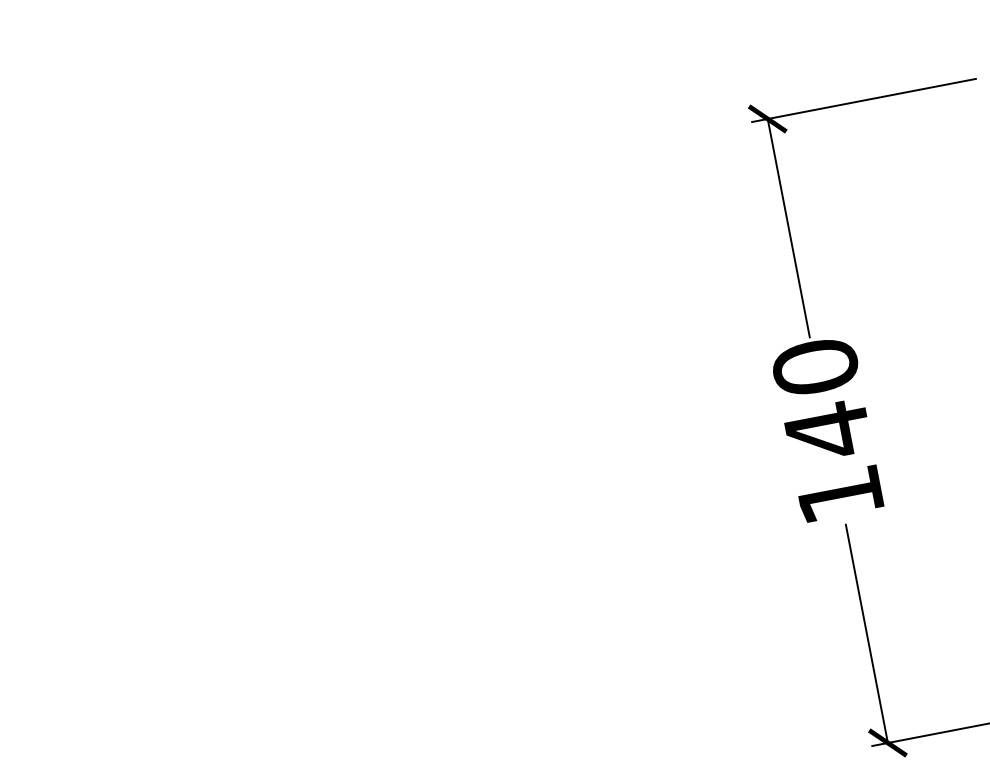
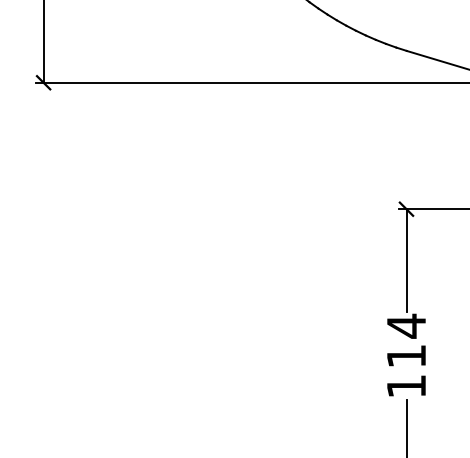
text: (821, 397) -> (406, 340), 140 -> 114

